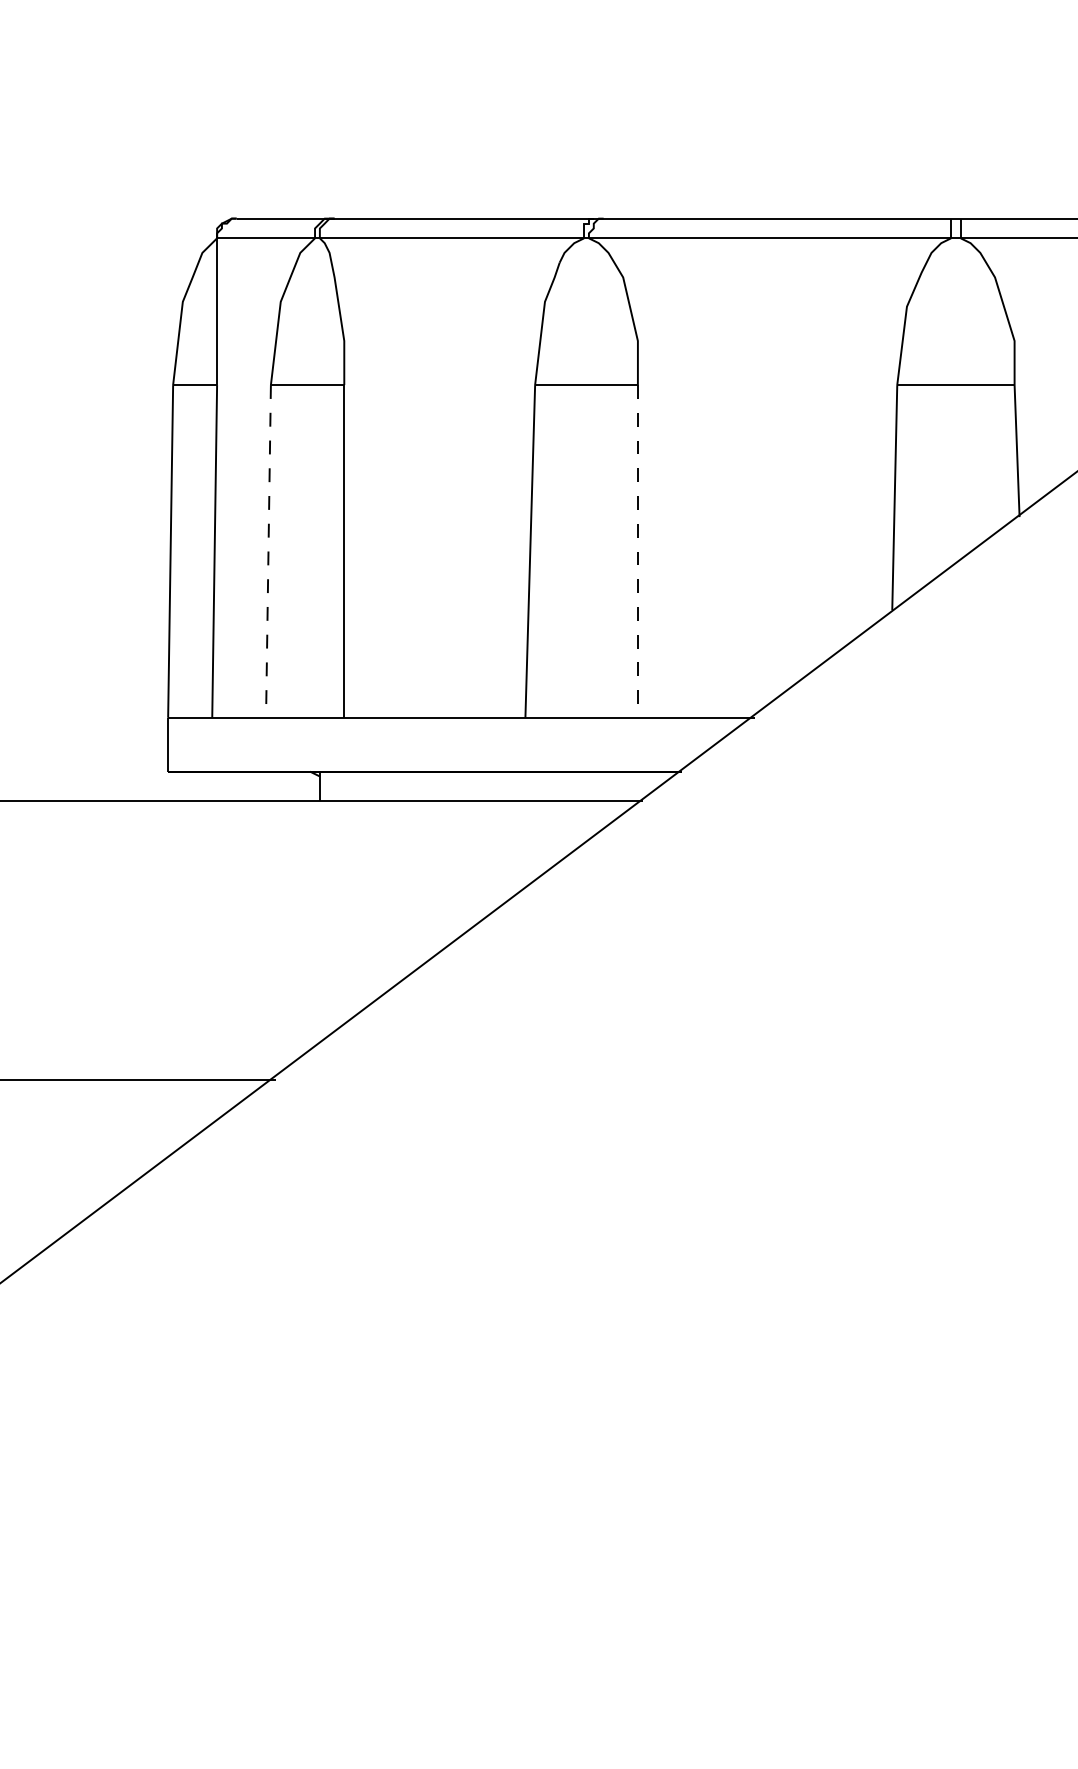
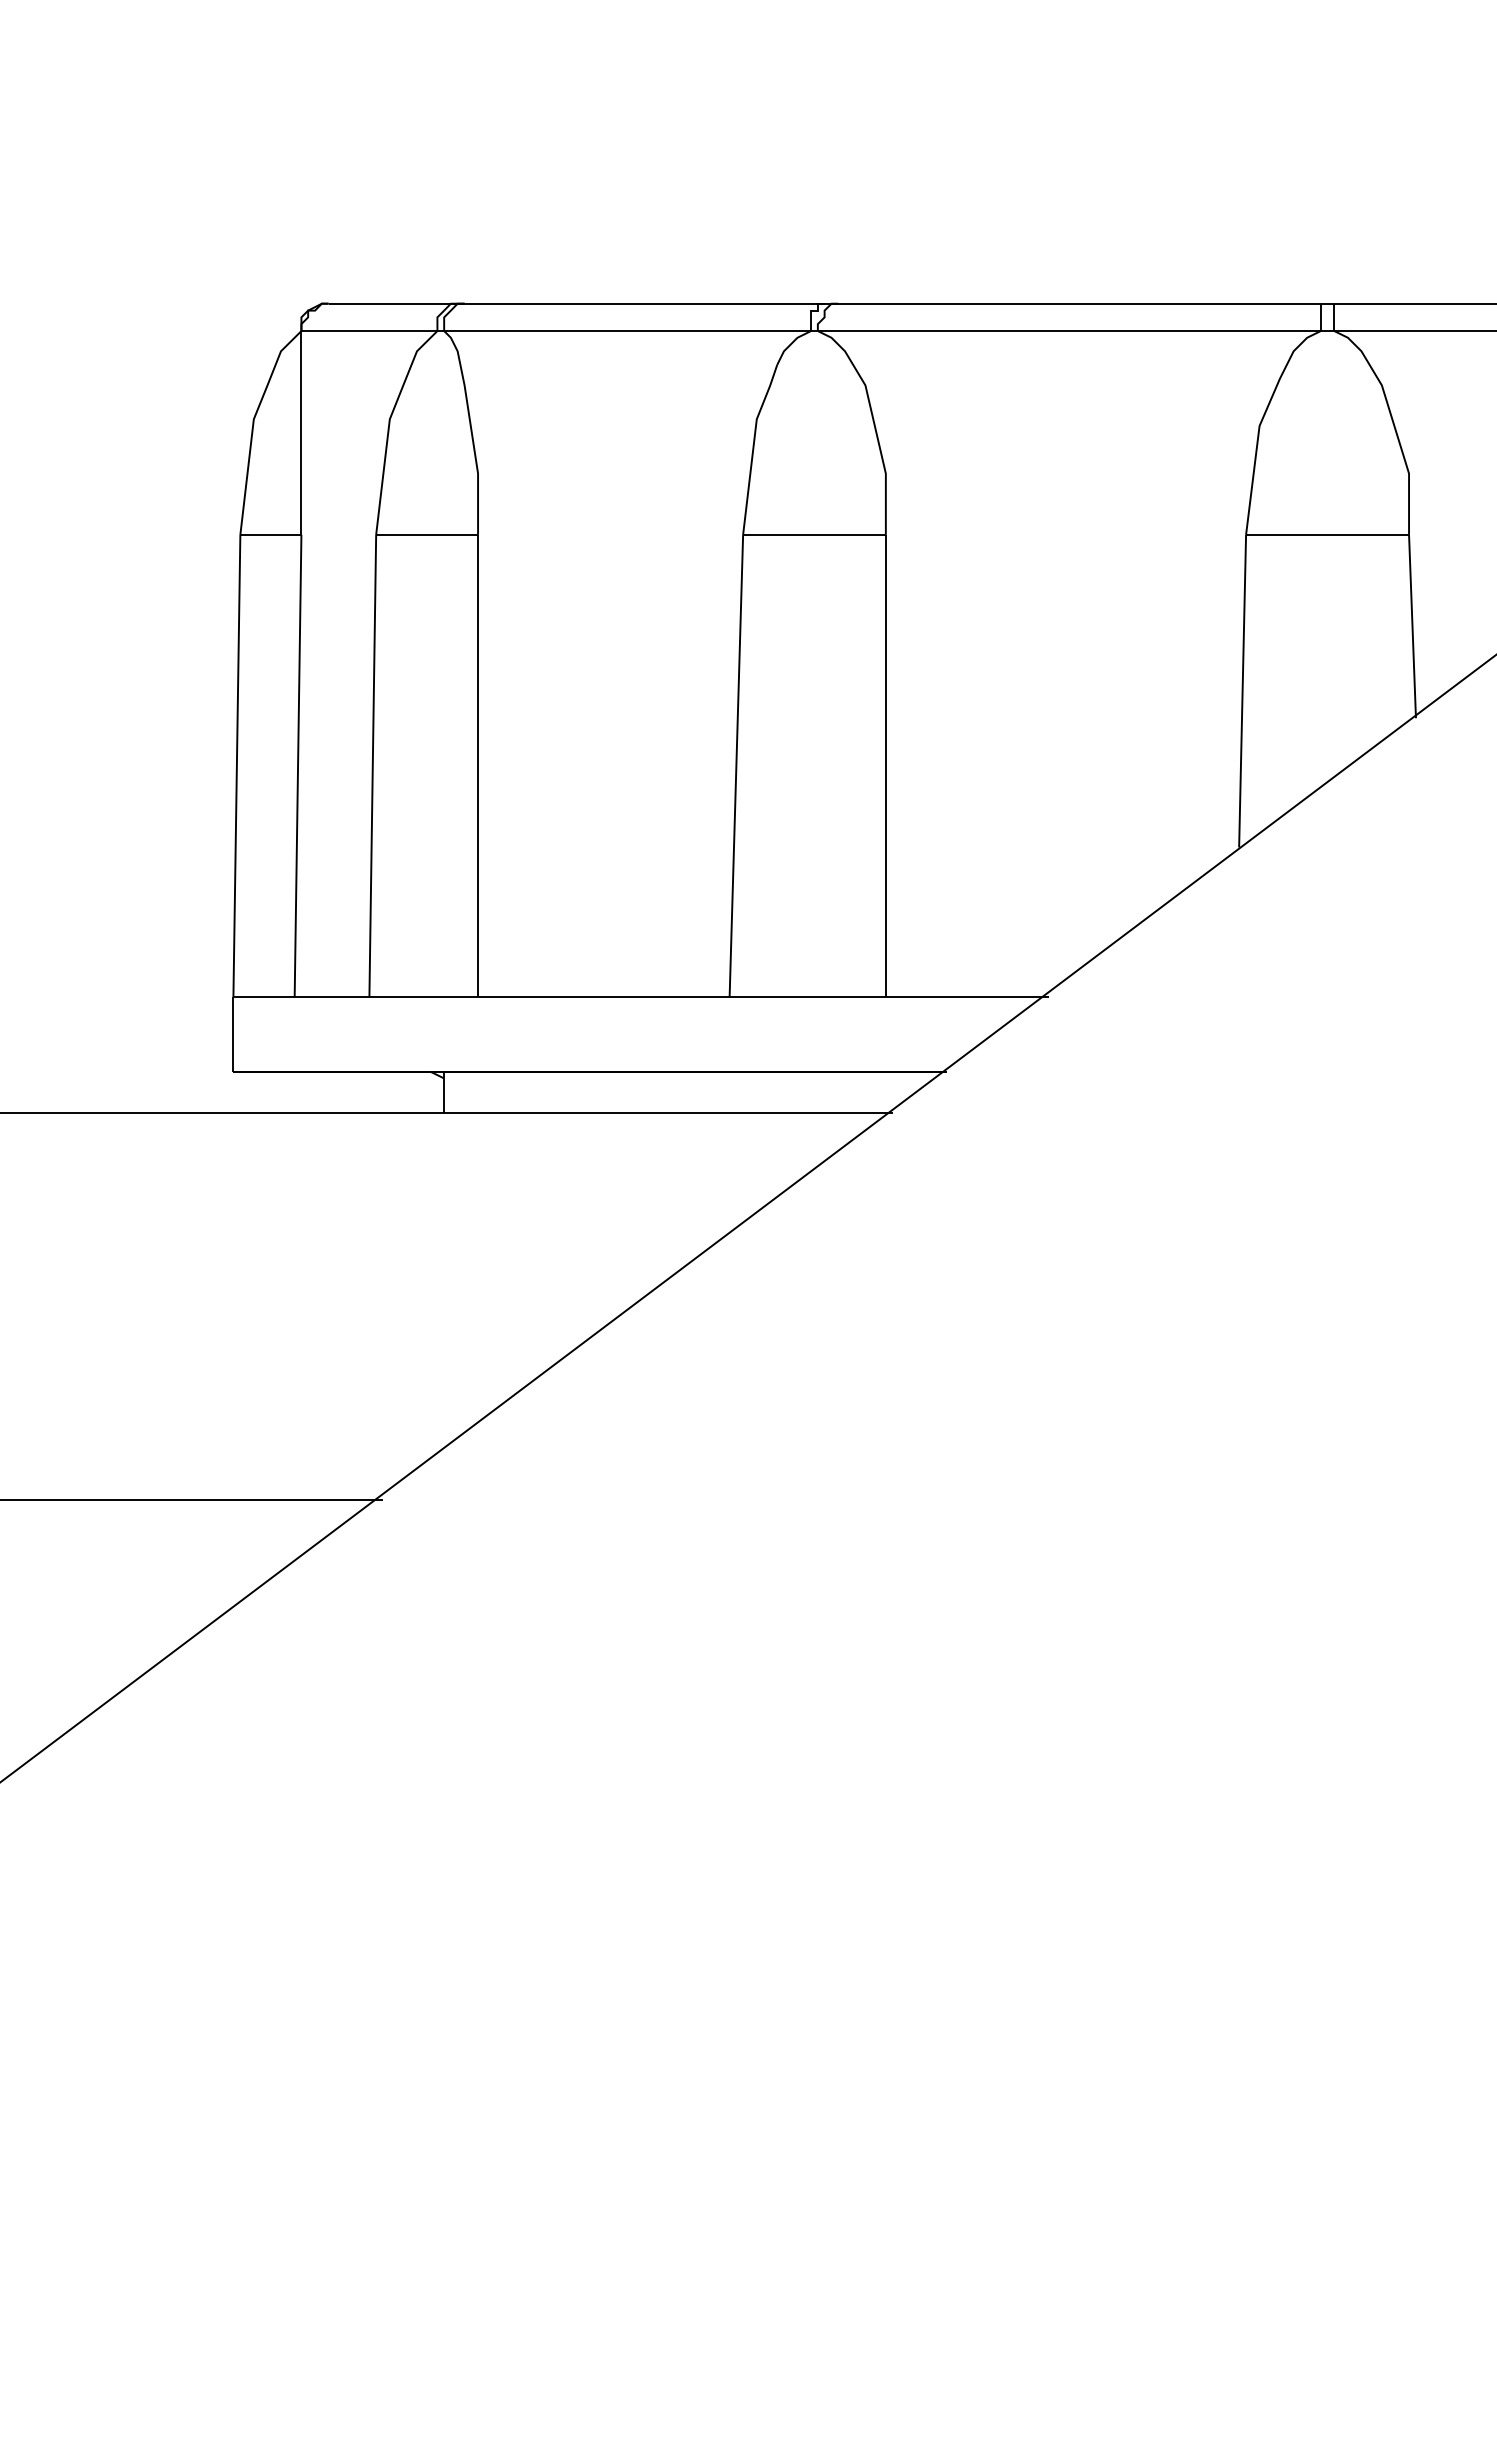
line: (268, 551) -> (372, 766), dashed -> solid
line: (637, 551) -> (885, 766), dashed -> solid

